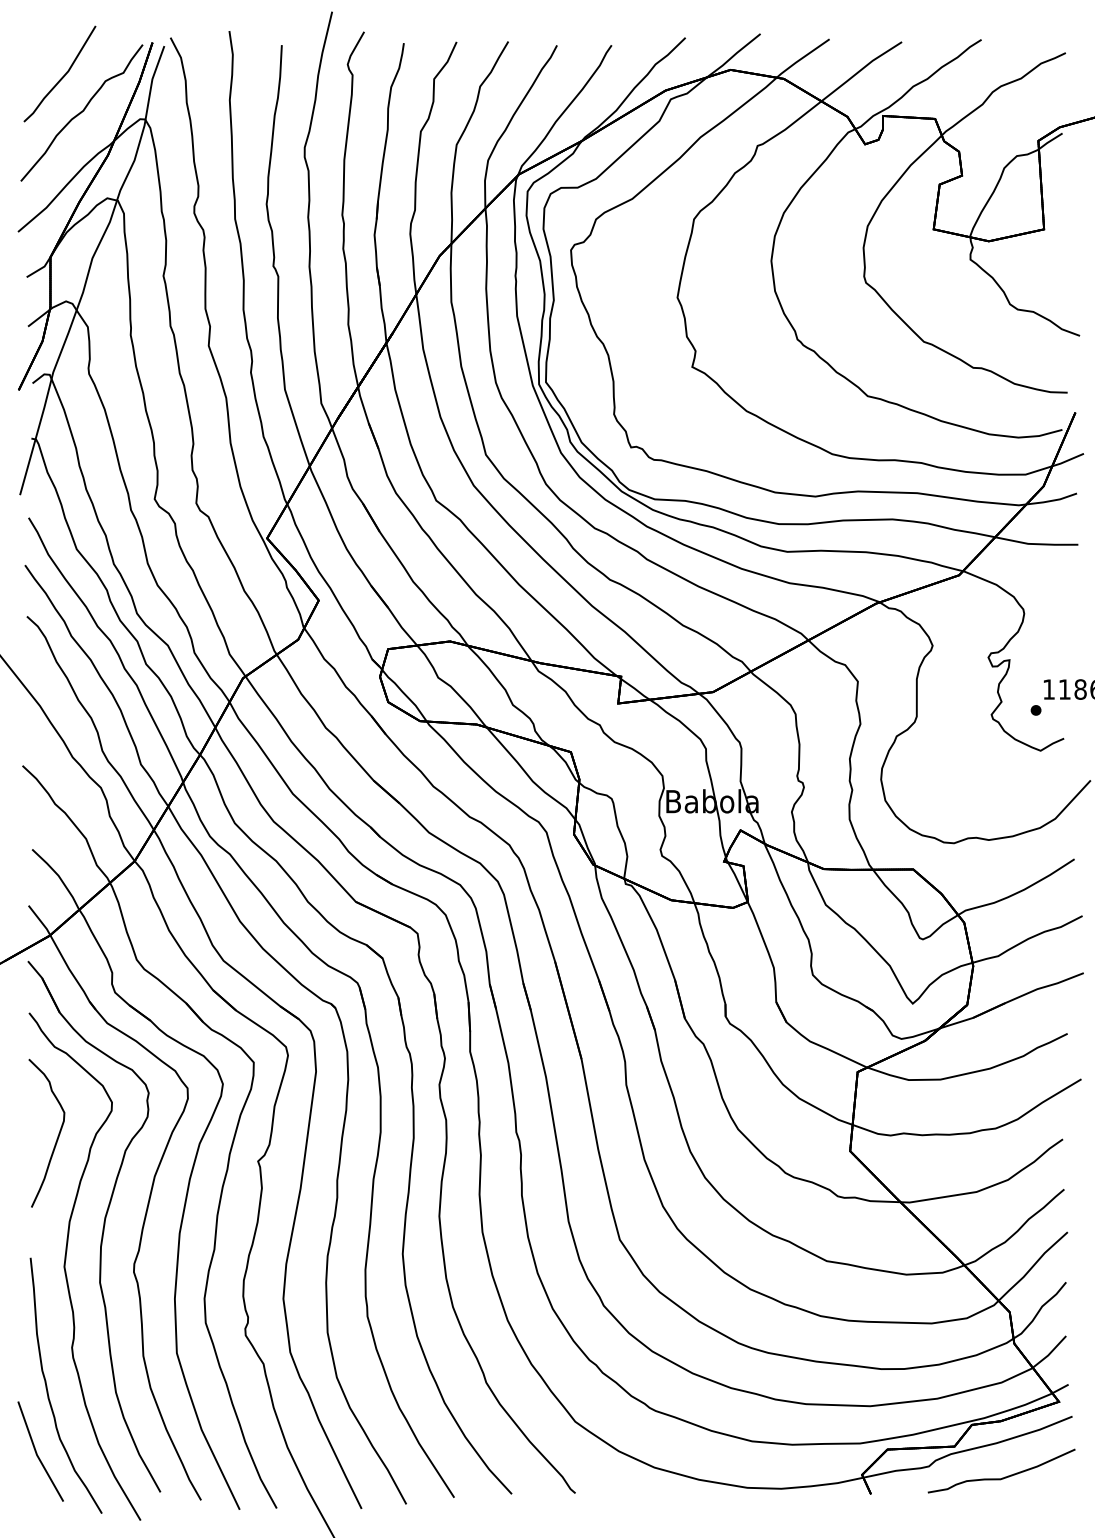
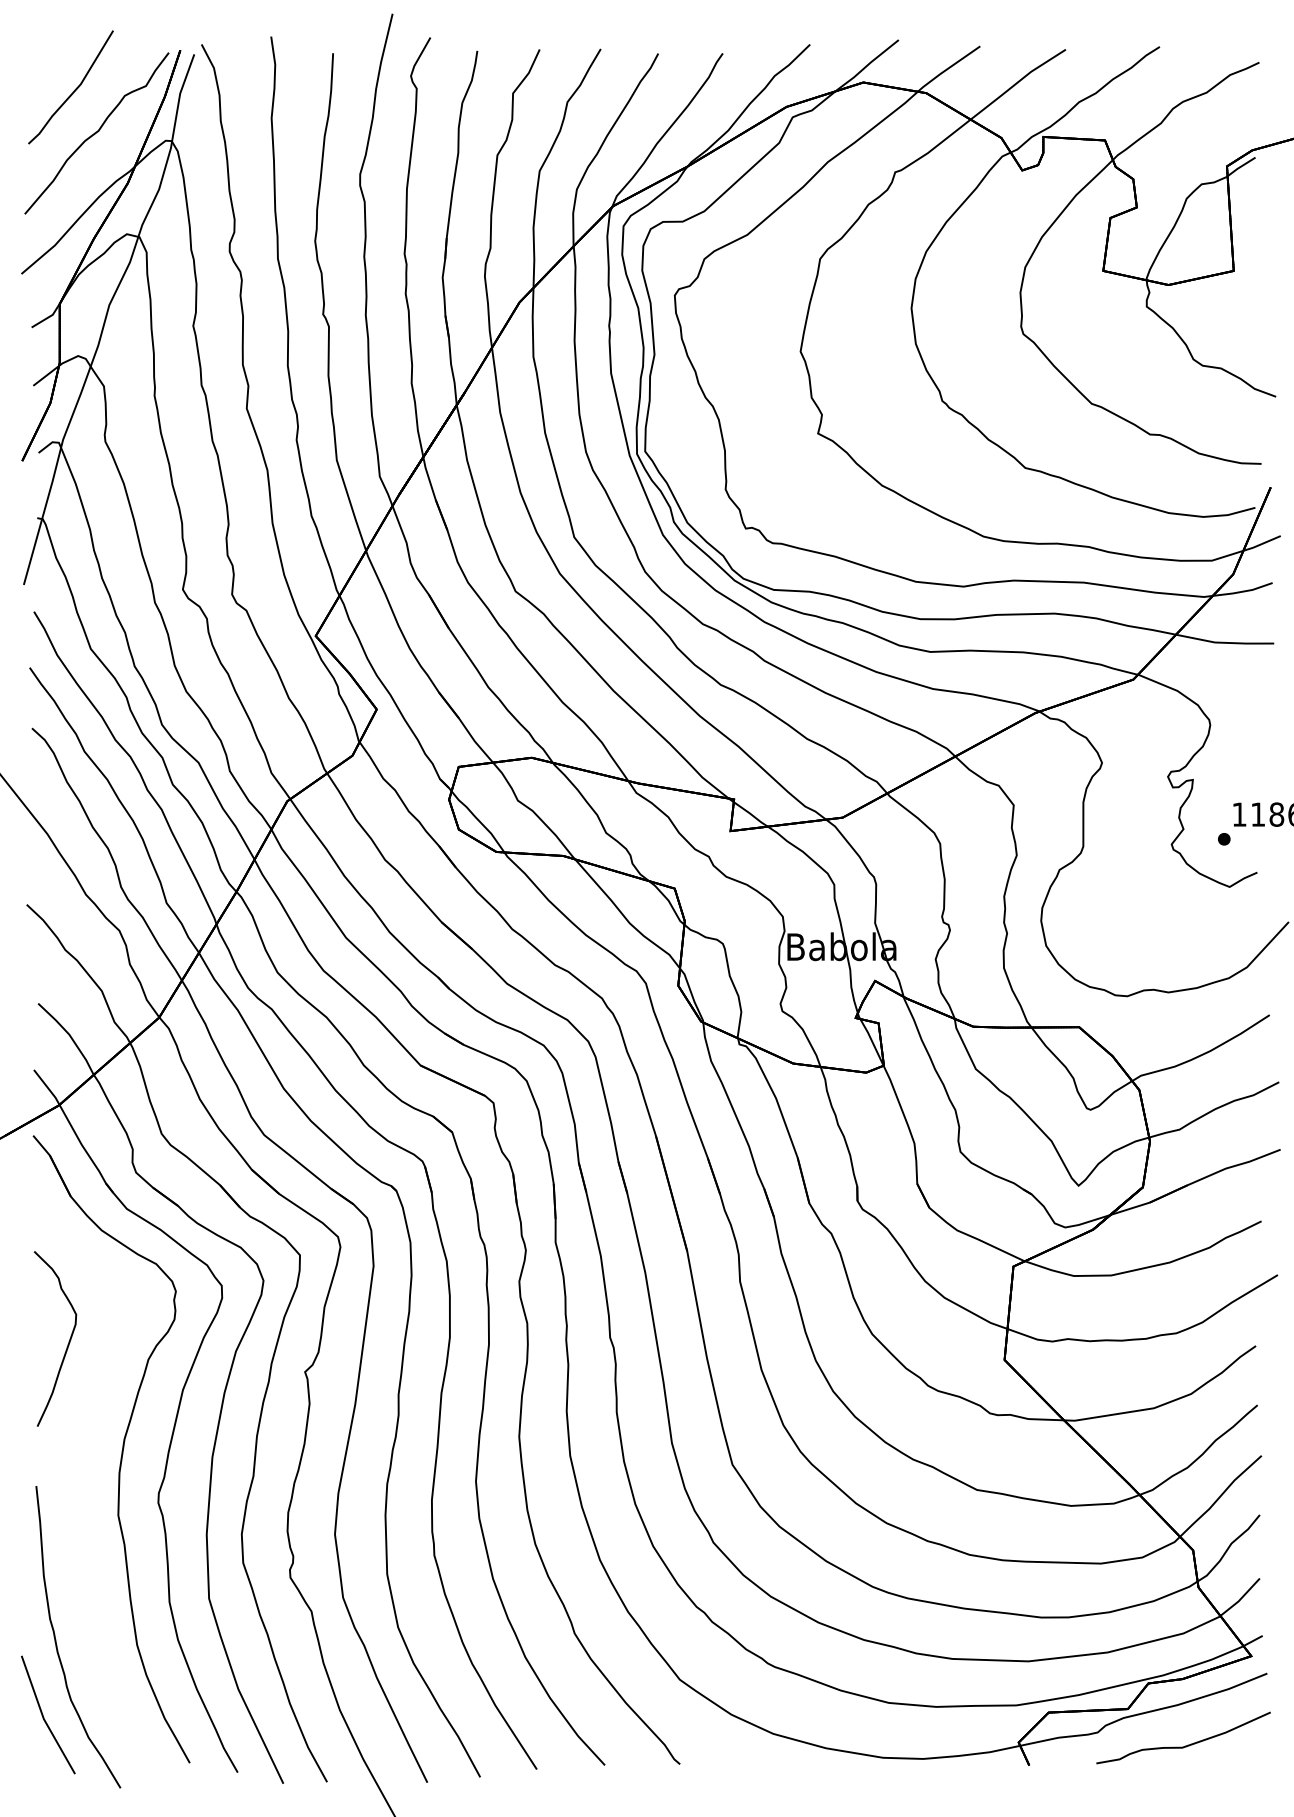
part: (66, 1271) -> (78, 1502), removed

